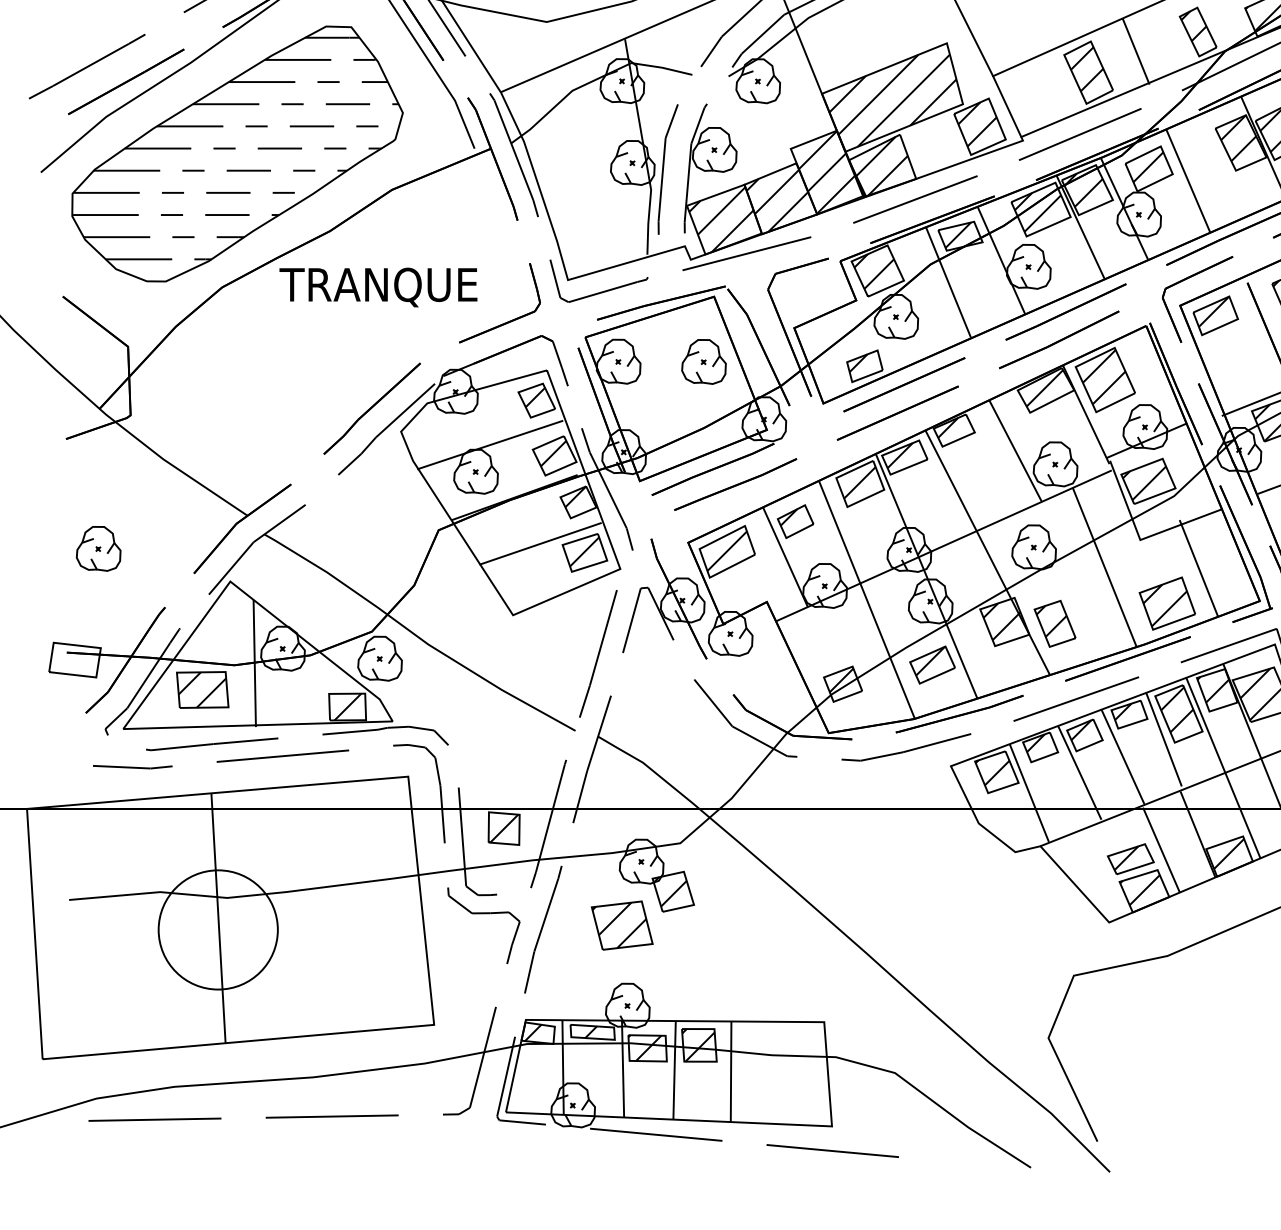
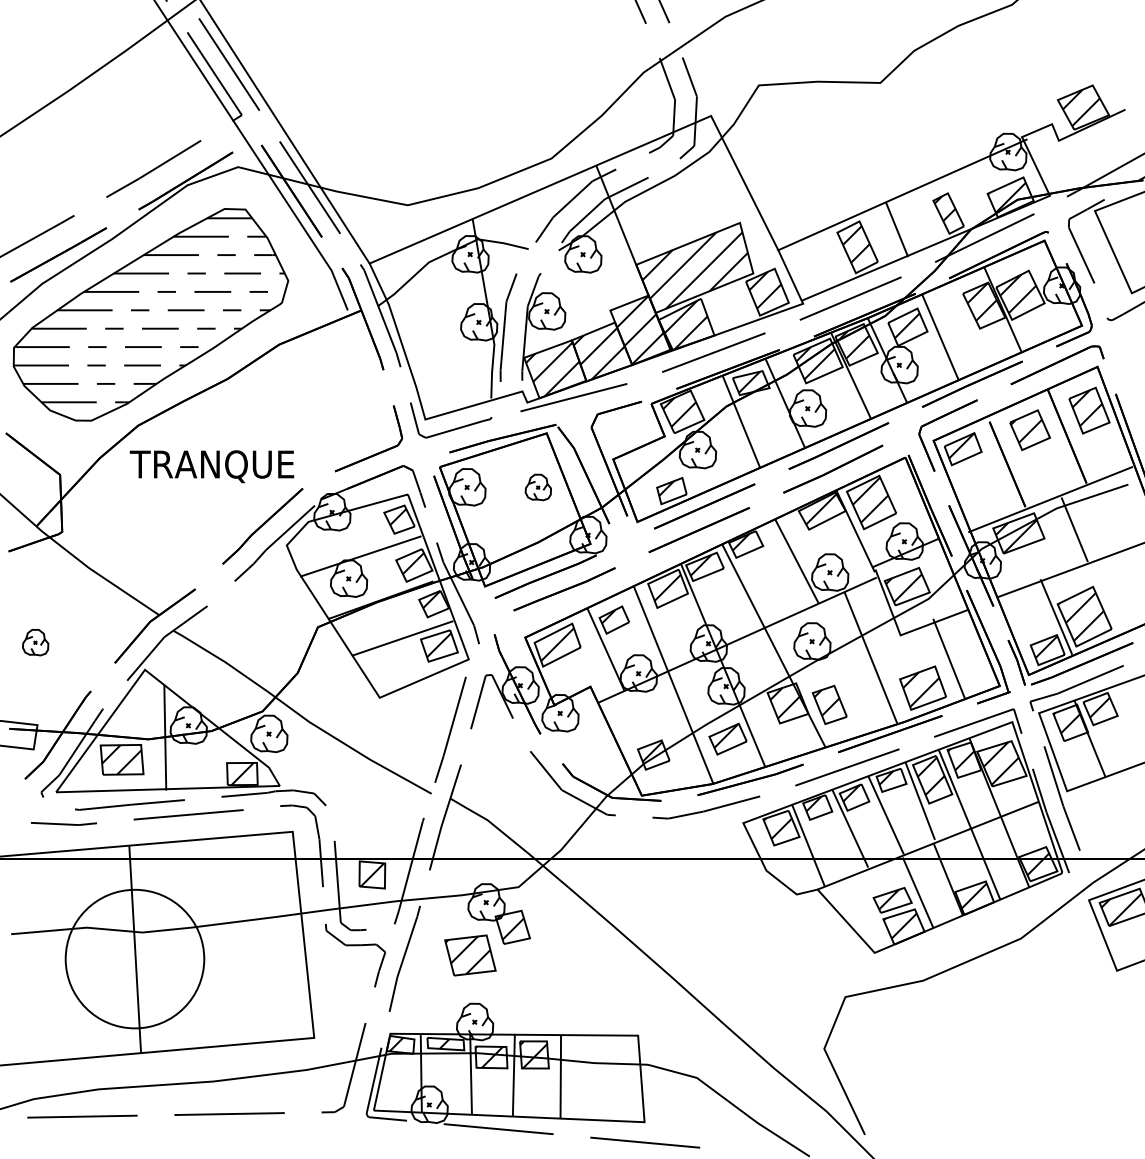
text: (377, 287) -> (211, 466), moved
part: (704, 361) -> (538, 487), size x0.7
part: (98, 548) -> (35, 642), size x0.7
circle: (217, 929) -> (134, 958), size x1.4

